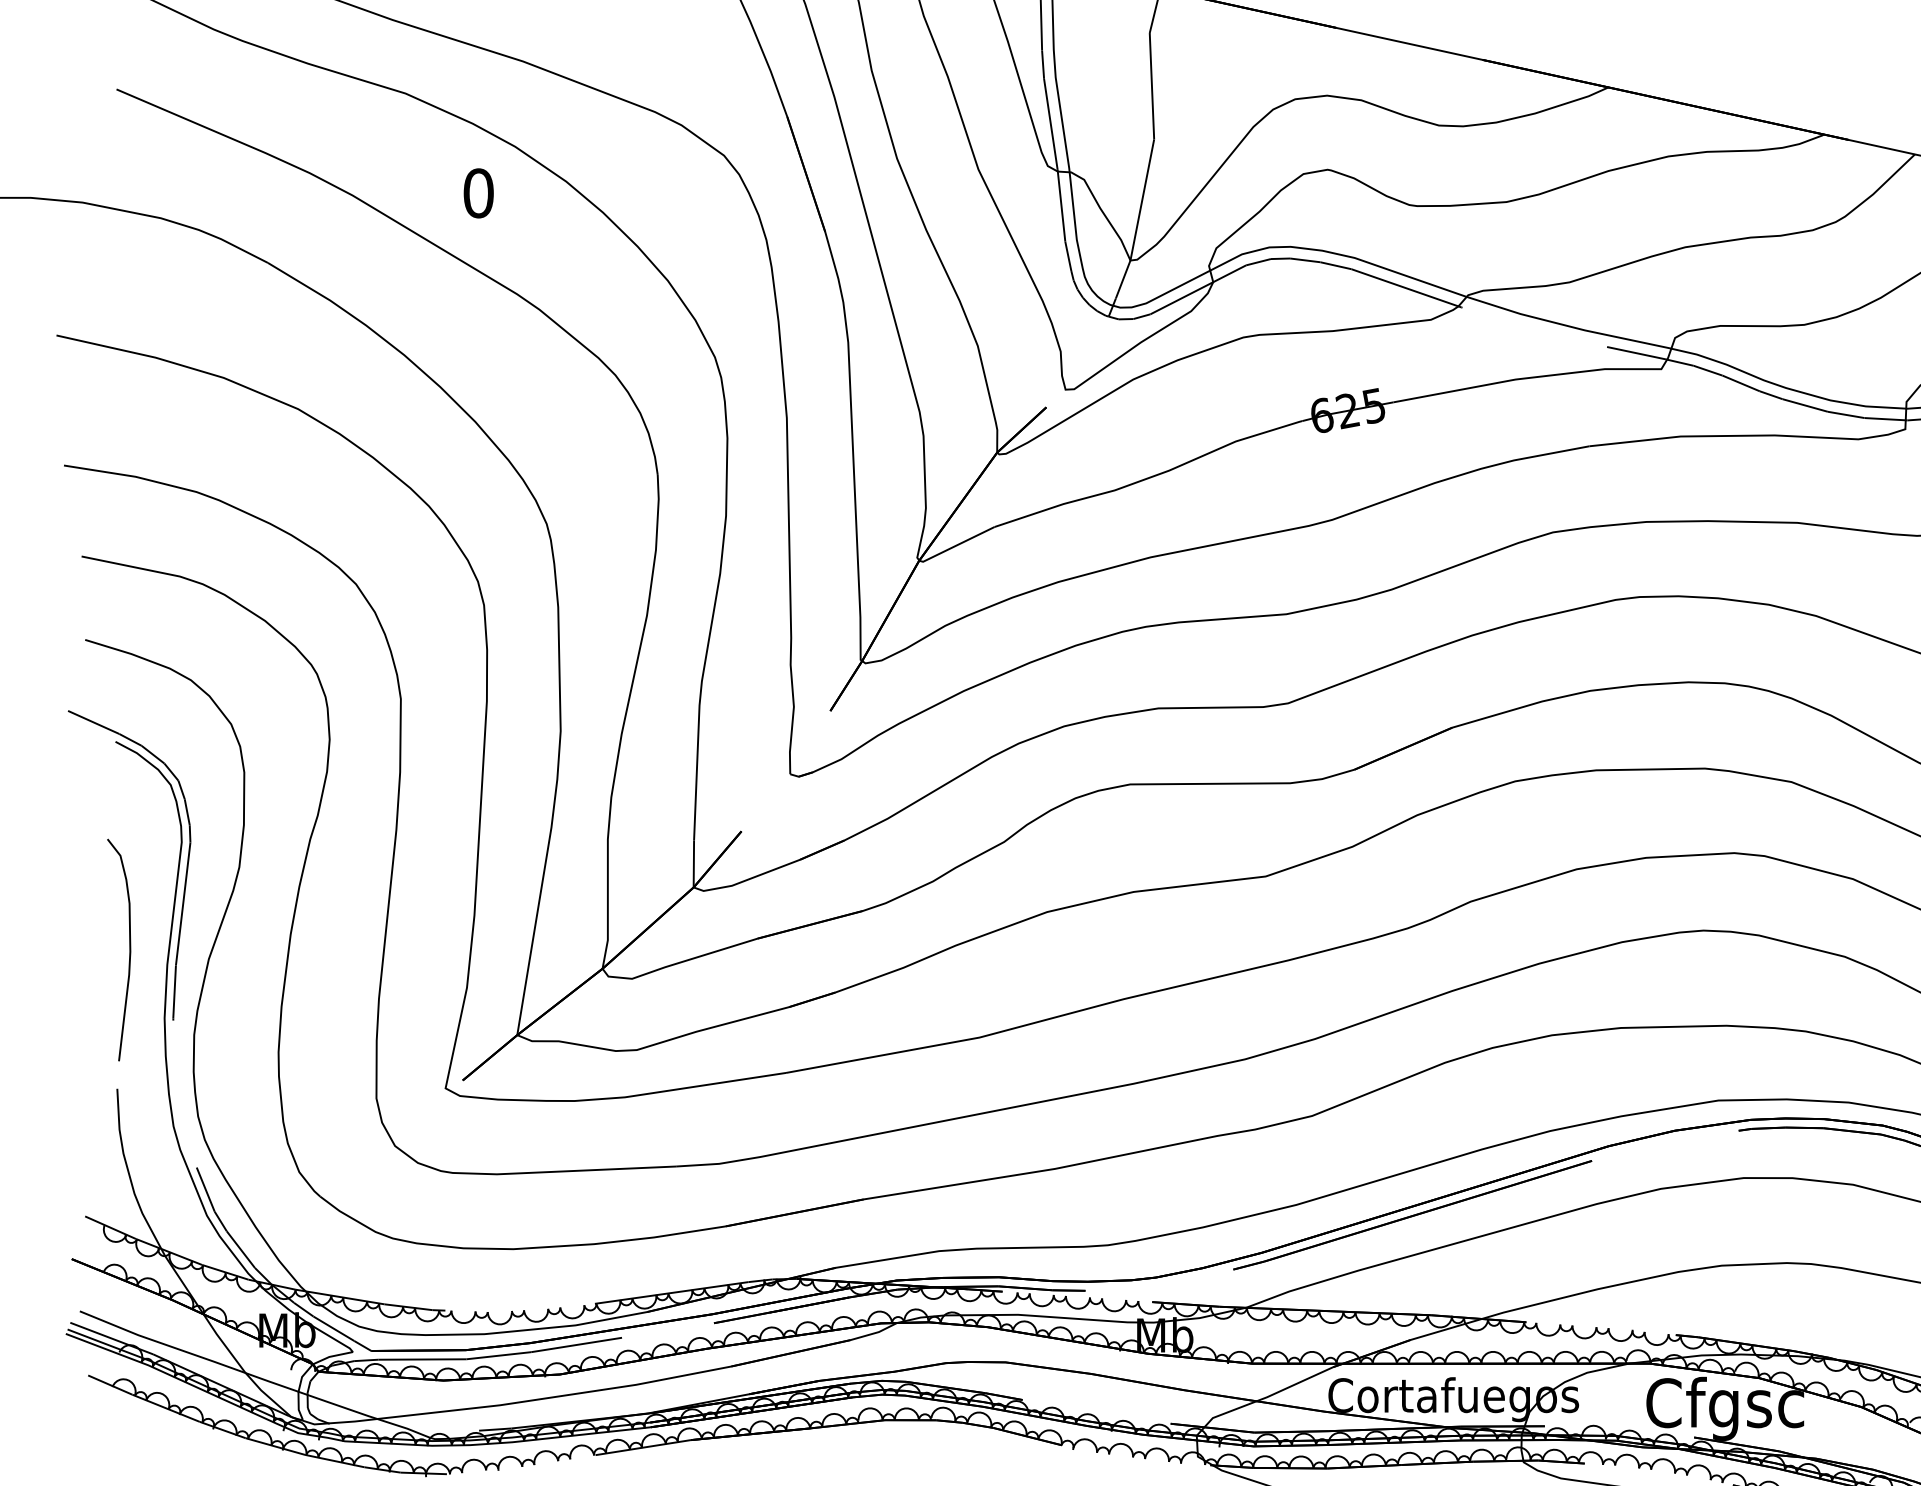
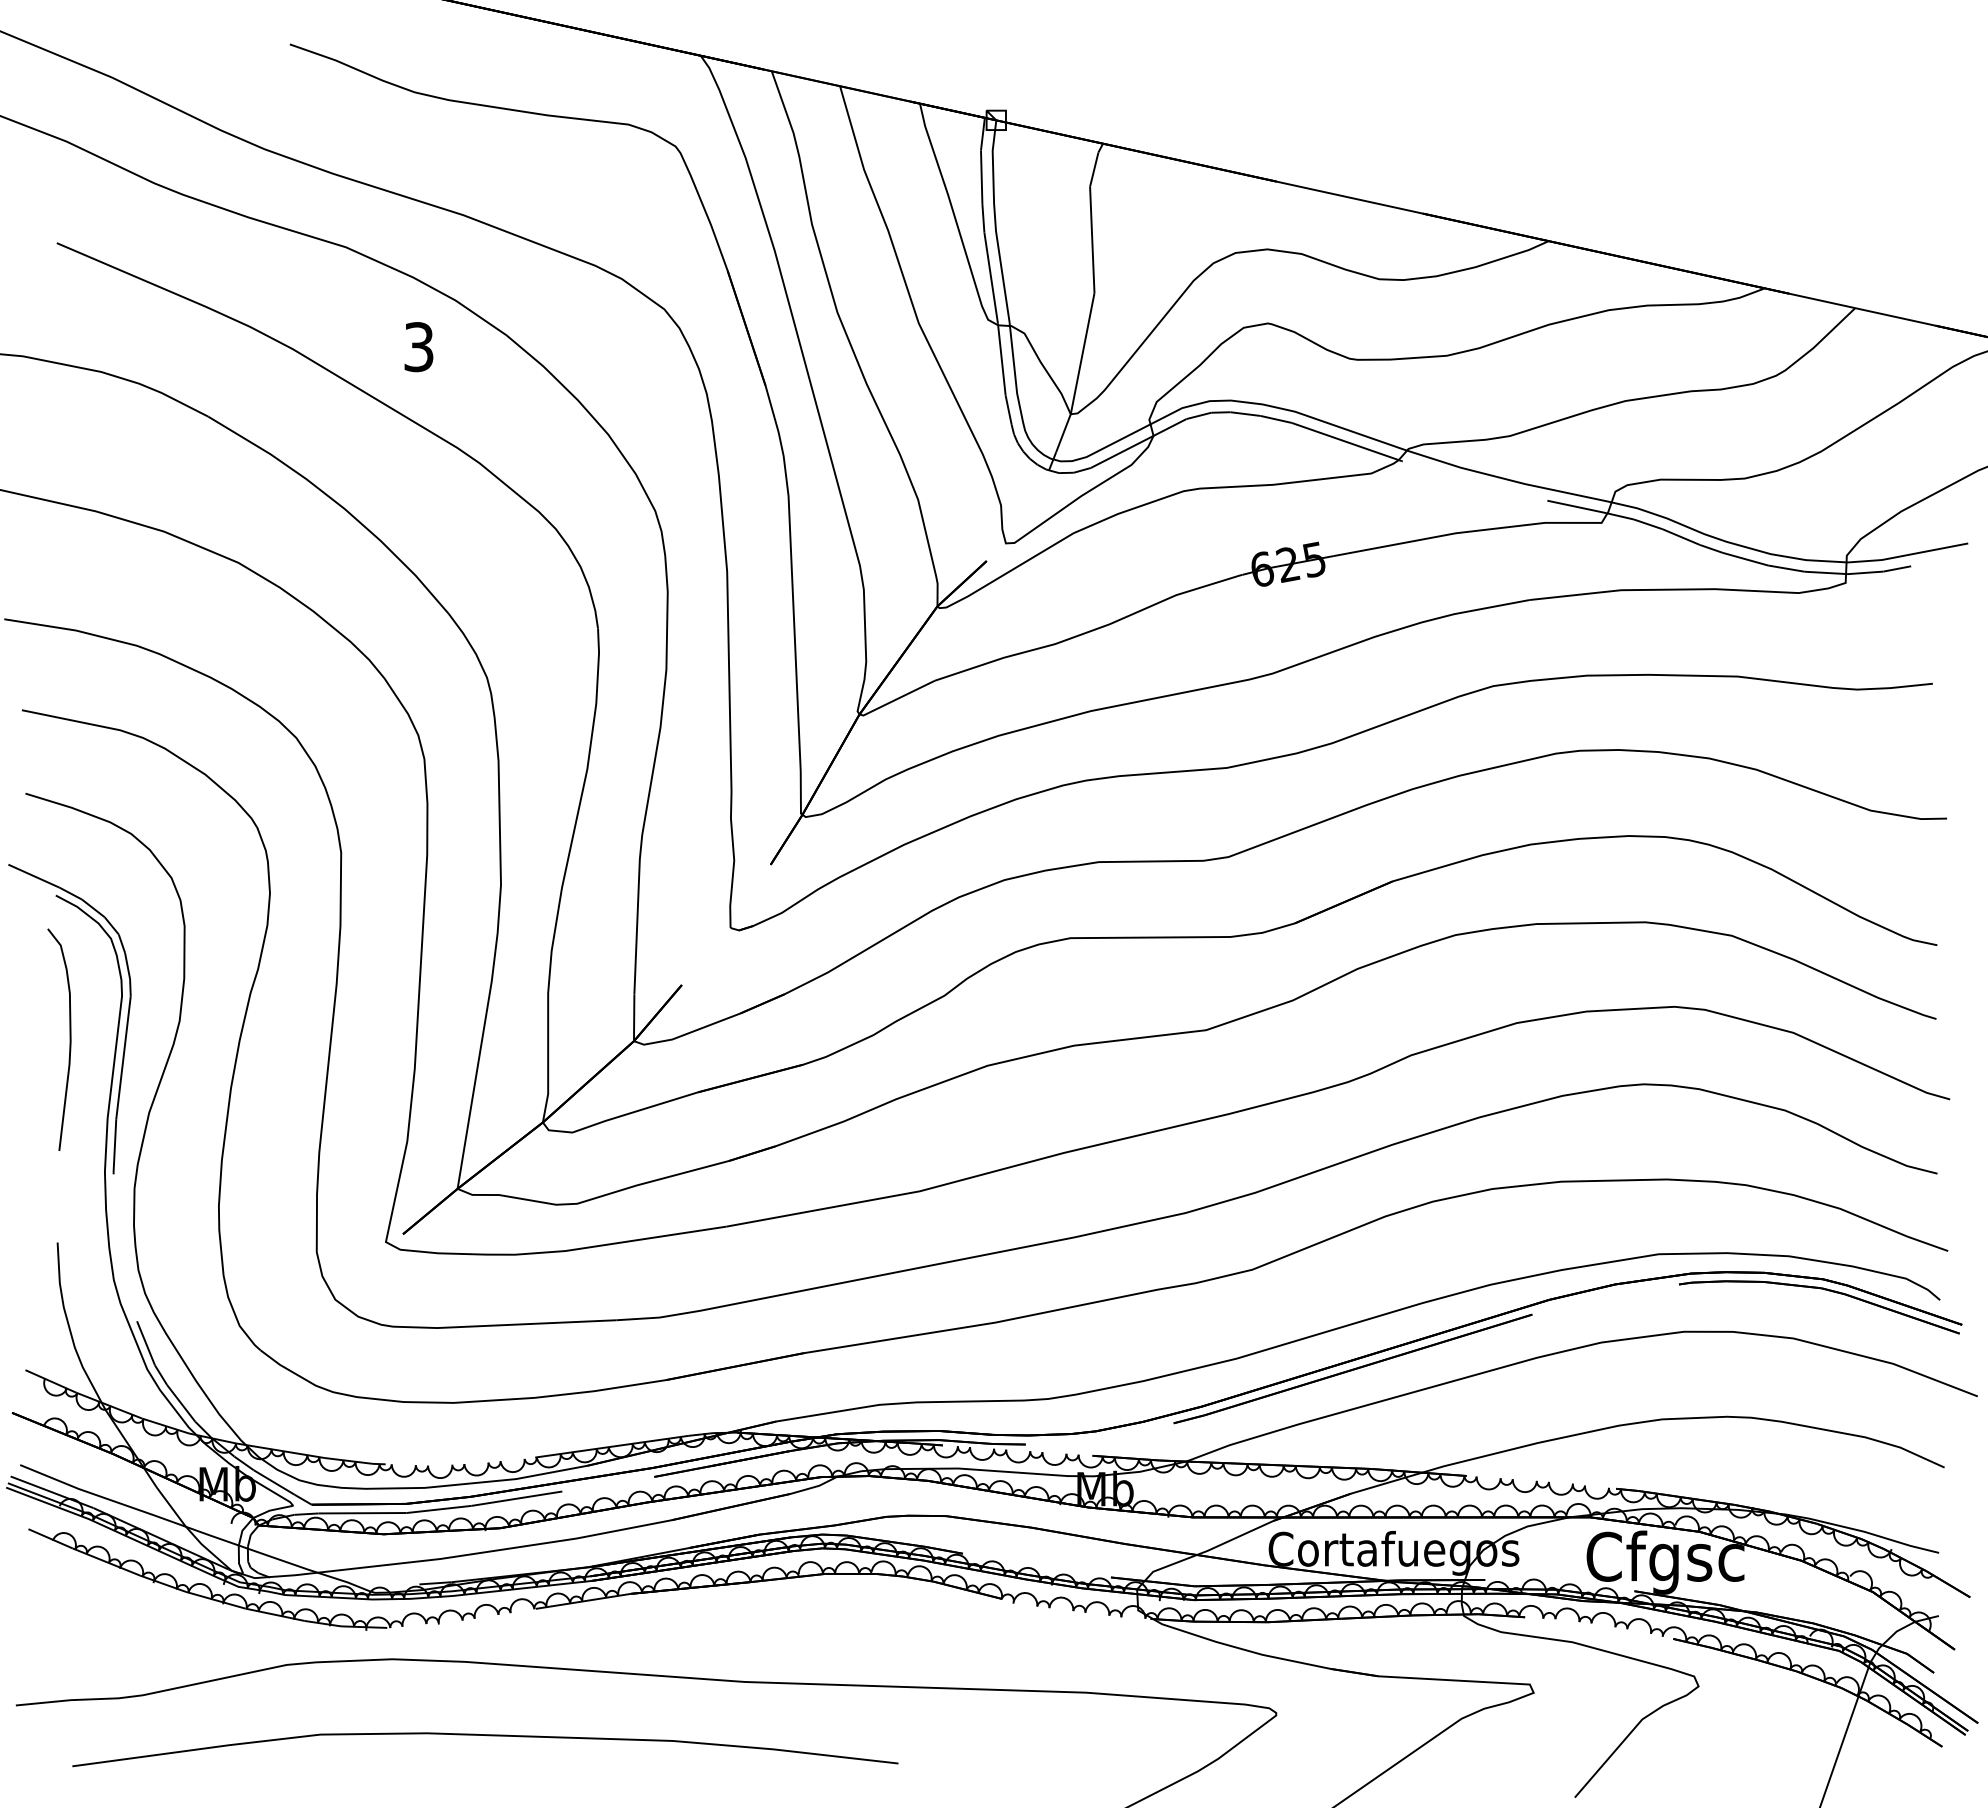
text: (479, 193) -> (419, 347), 0 -> 3
curve: (129, 949) -> (69, 1039), moved

